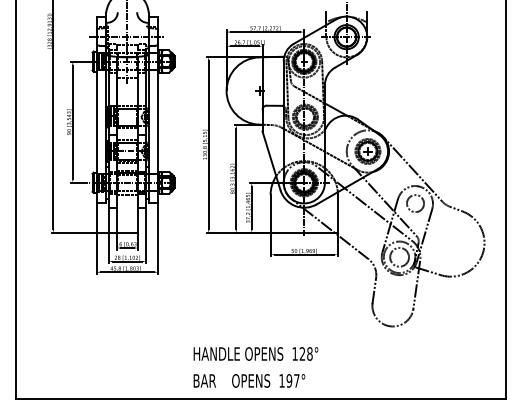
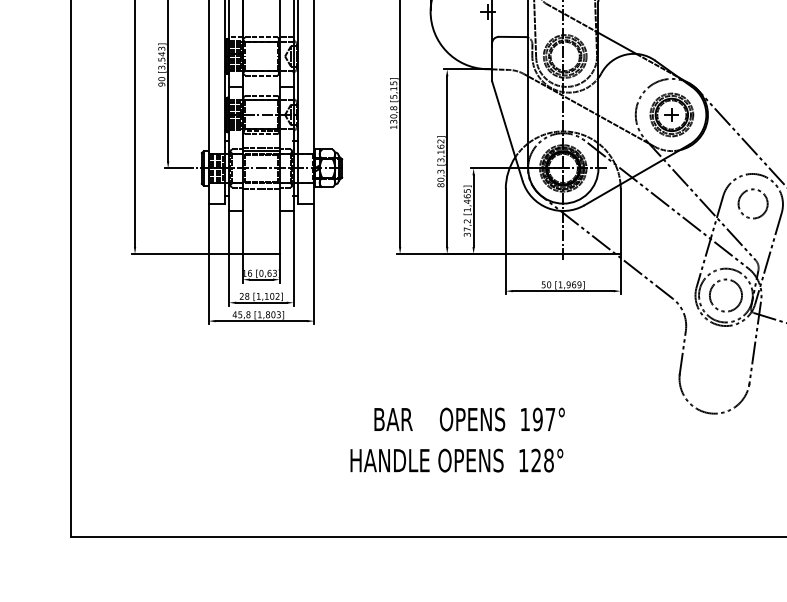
text: (255, 353) -> (456, 459), moved
text: (249, 380) -> (469, 418), moved

